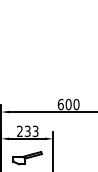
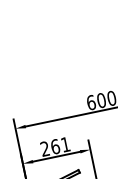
text: (31, 131) -> (60, 145), 233 -> 261

